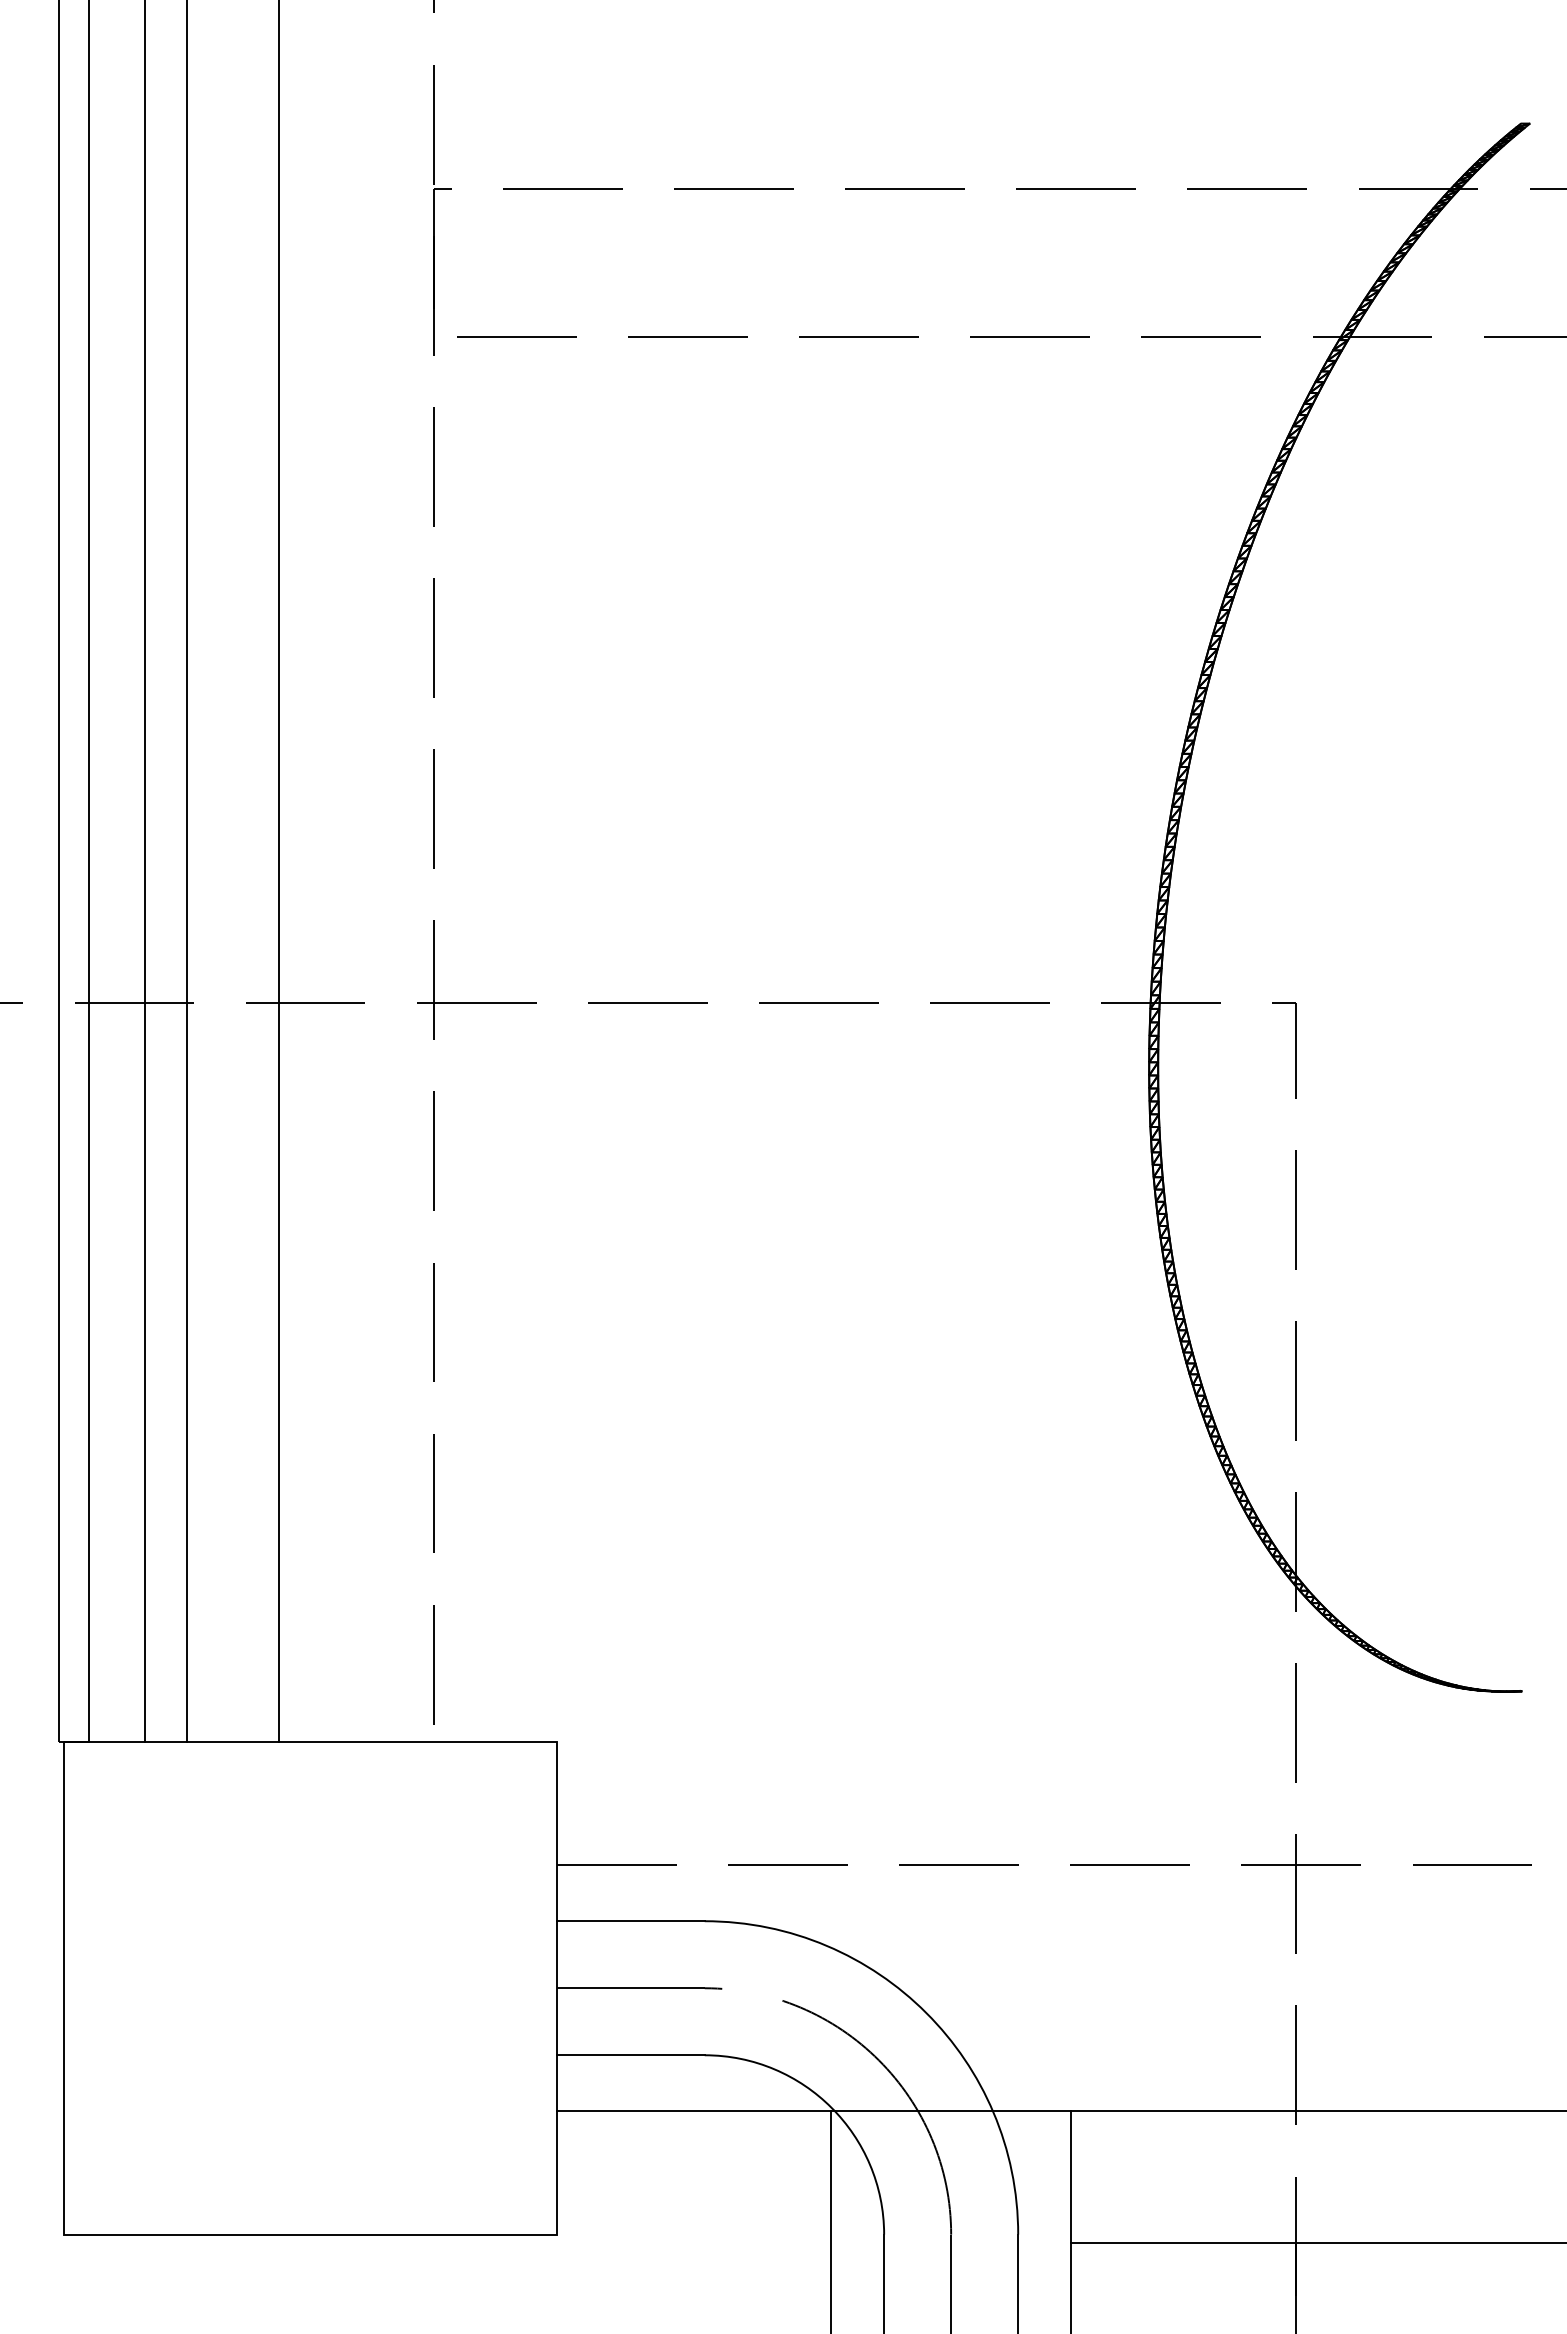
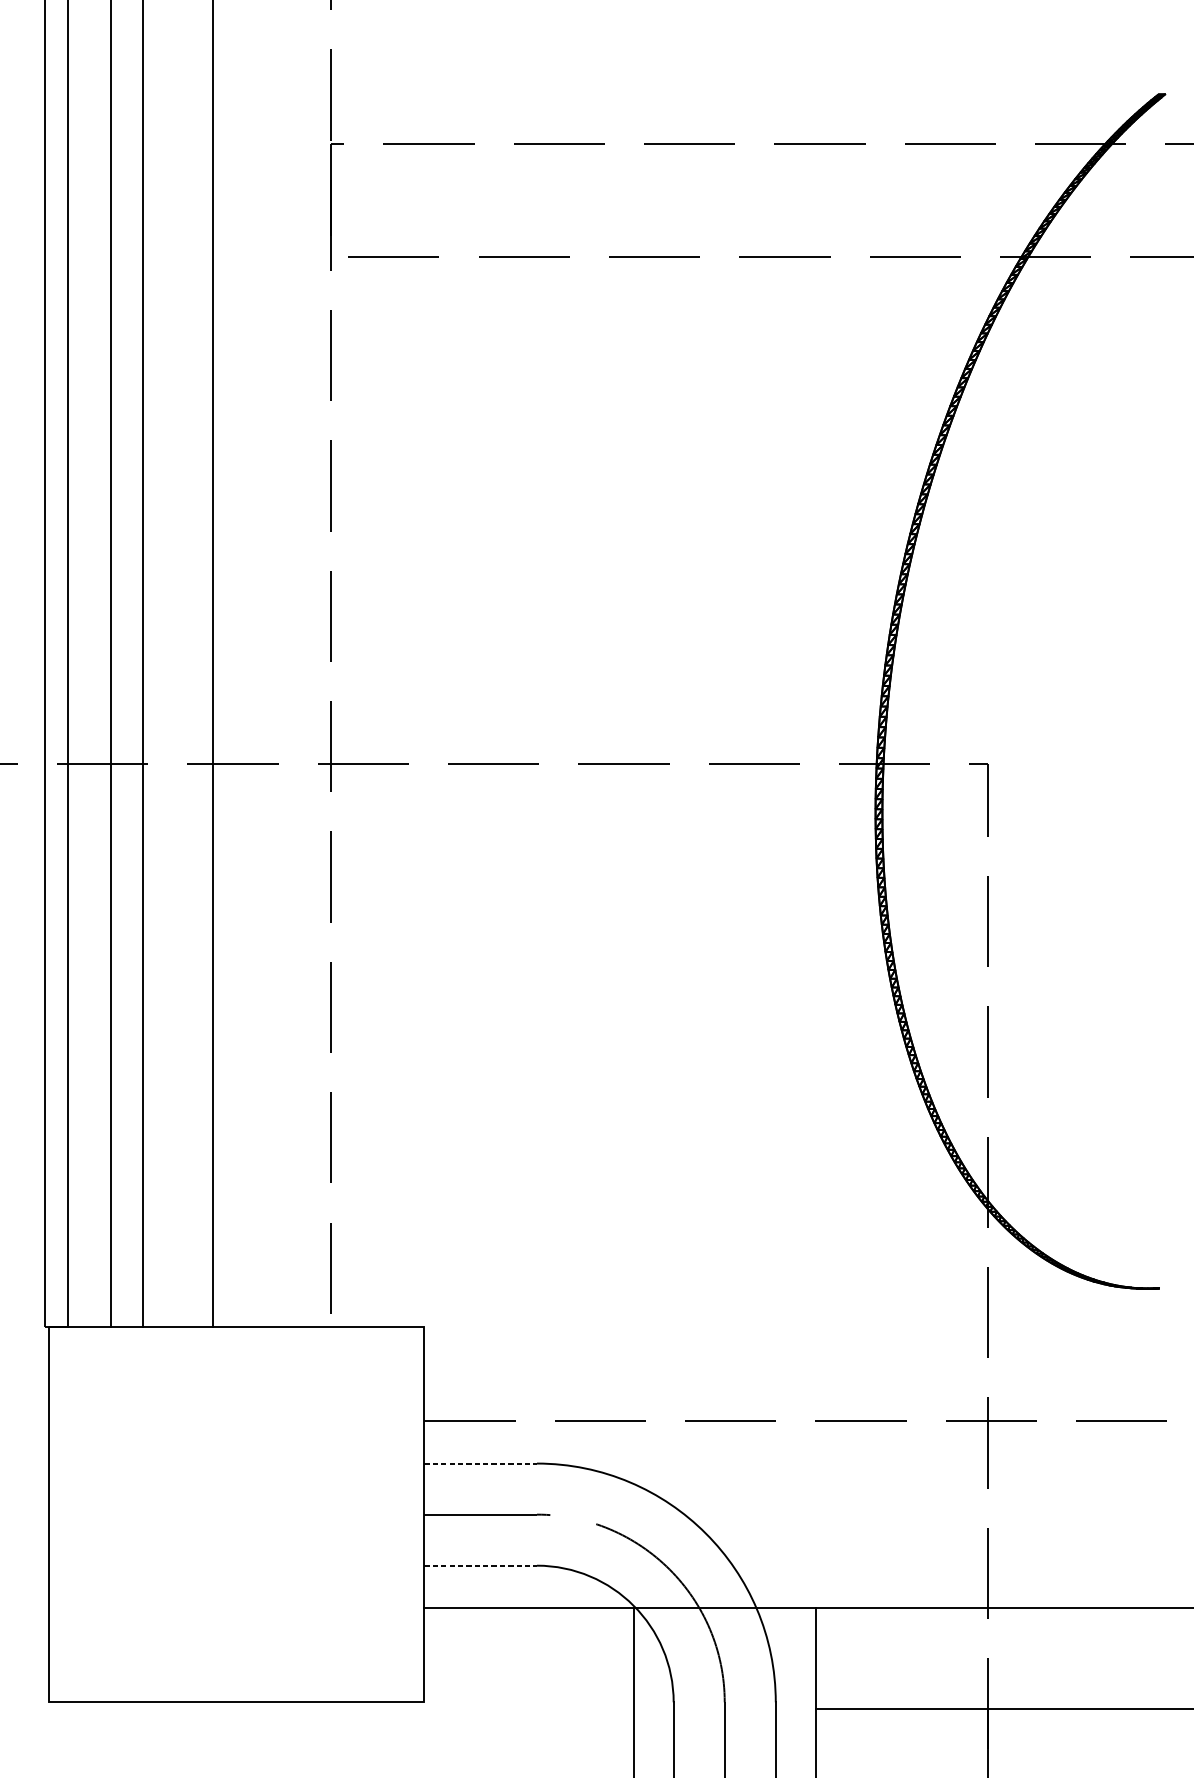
line: (630, 1921) -> (480, 1463), solid -> dashed
line: (630, 2055) -> (480, 1565), solid -> dashed

